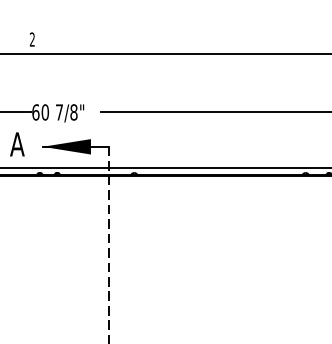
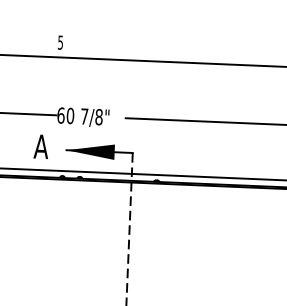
text: (32, 39) -> (60, 42), 2 -> 5

